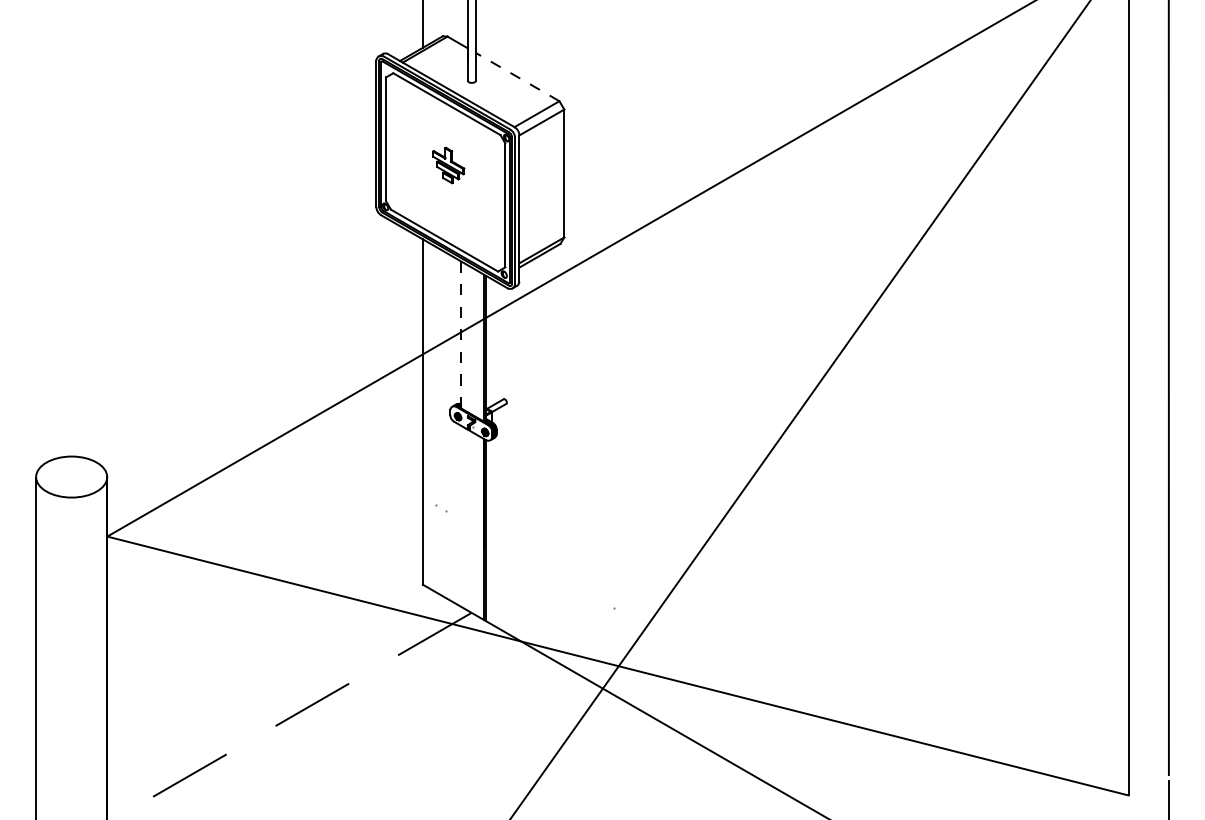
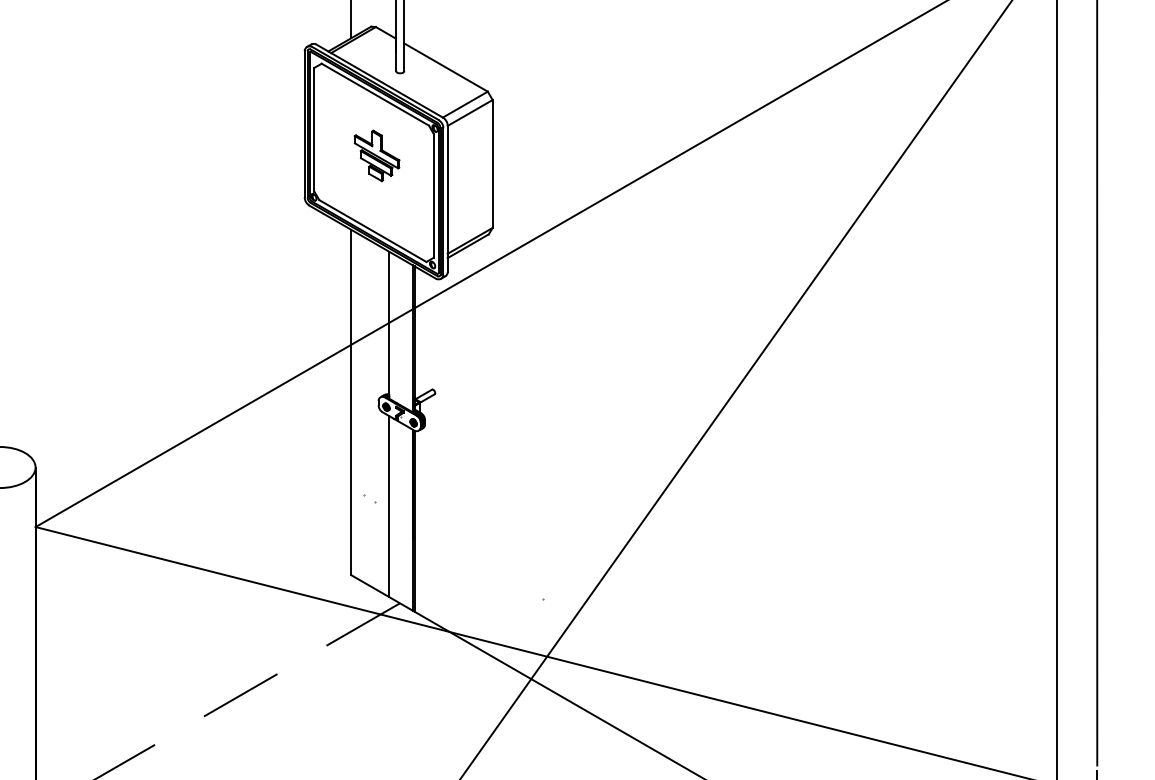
line: (517, 76) -> (445, 66), dashed -> solid
part: (448, 165) -> (376, 155), size x1.43
line: (460, 334) -> (388, 324), dashed -> solid
line: (460, 515) -> (388, 505), added

